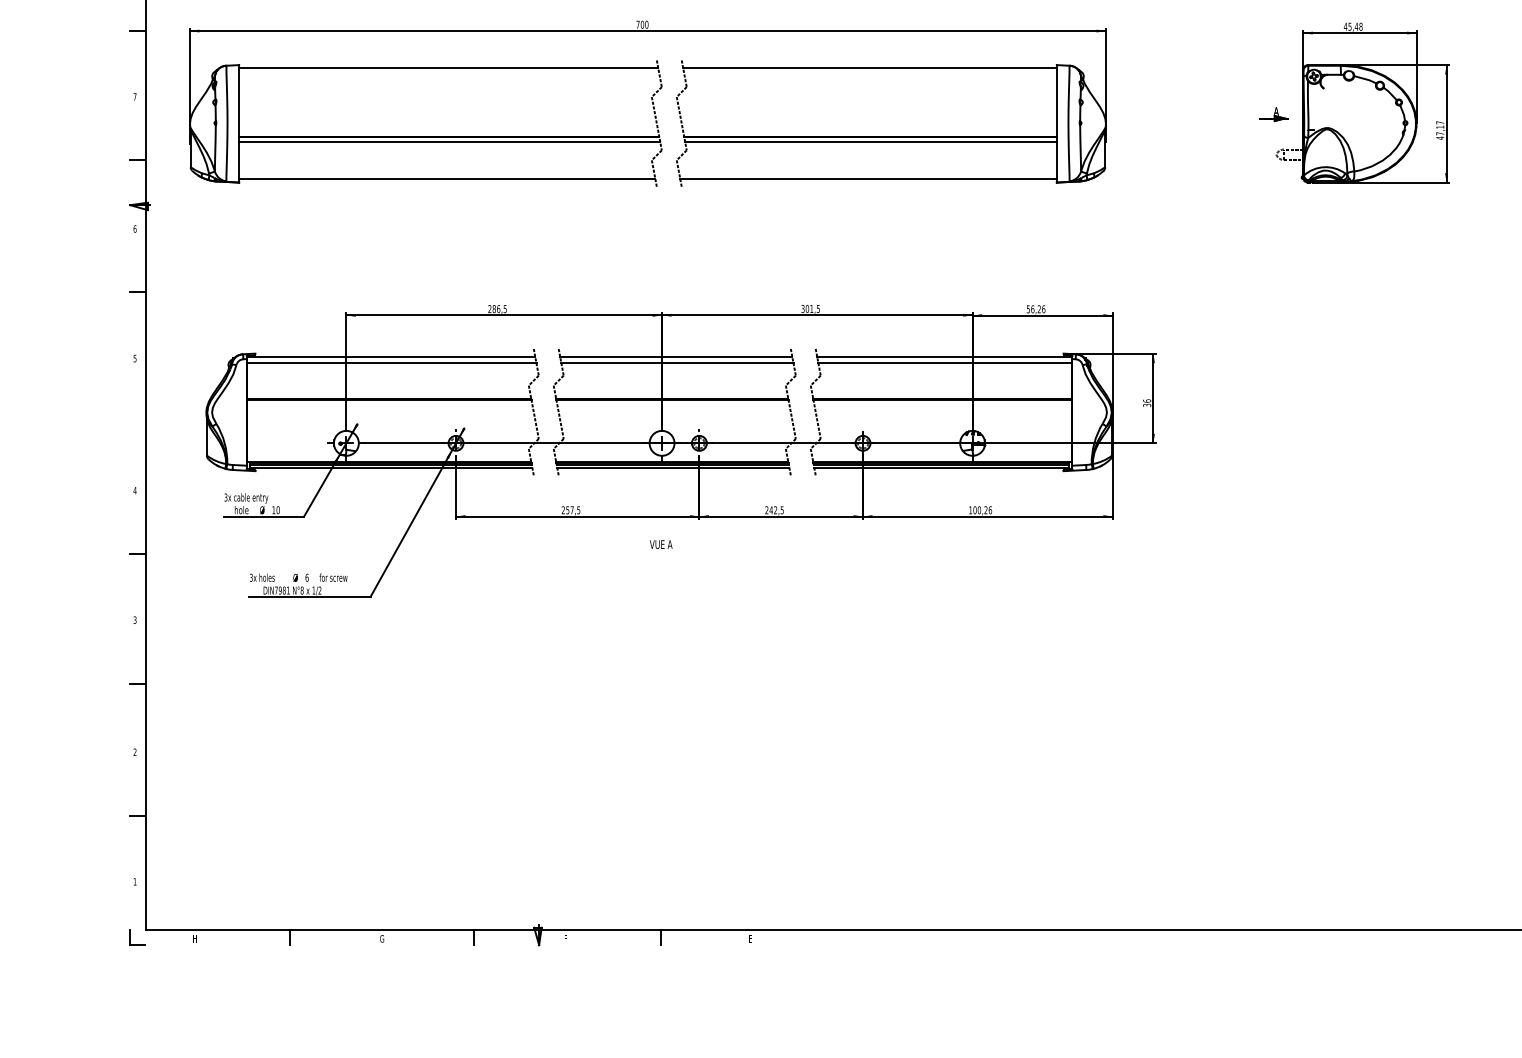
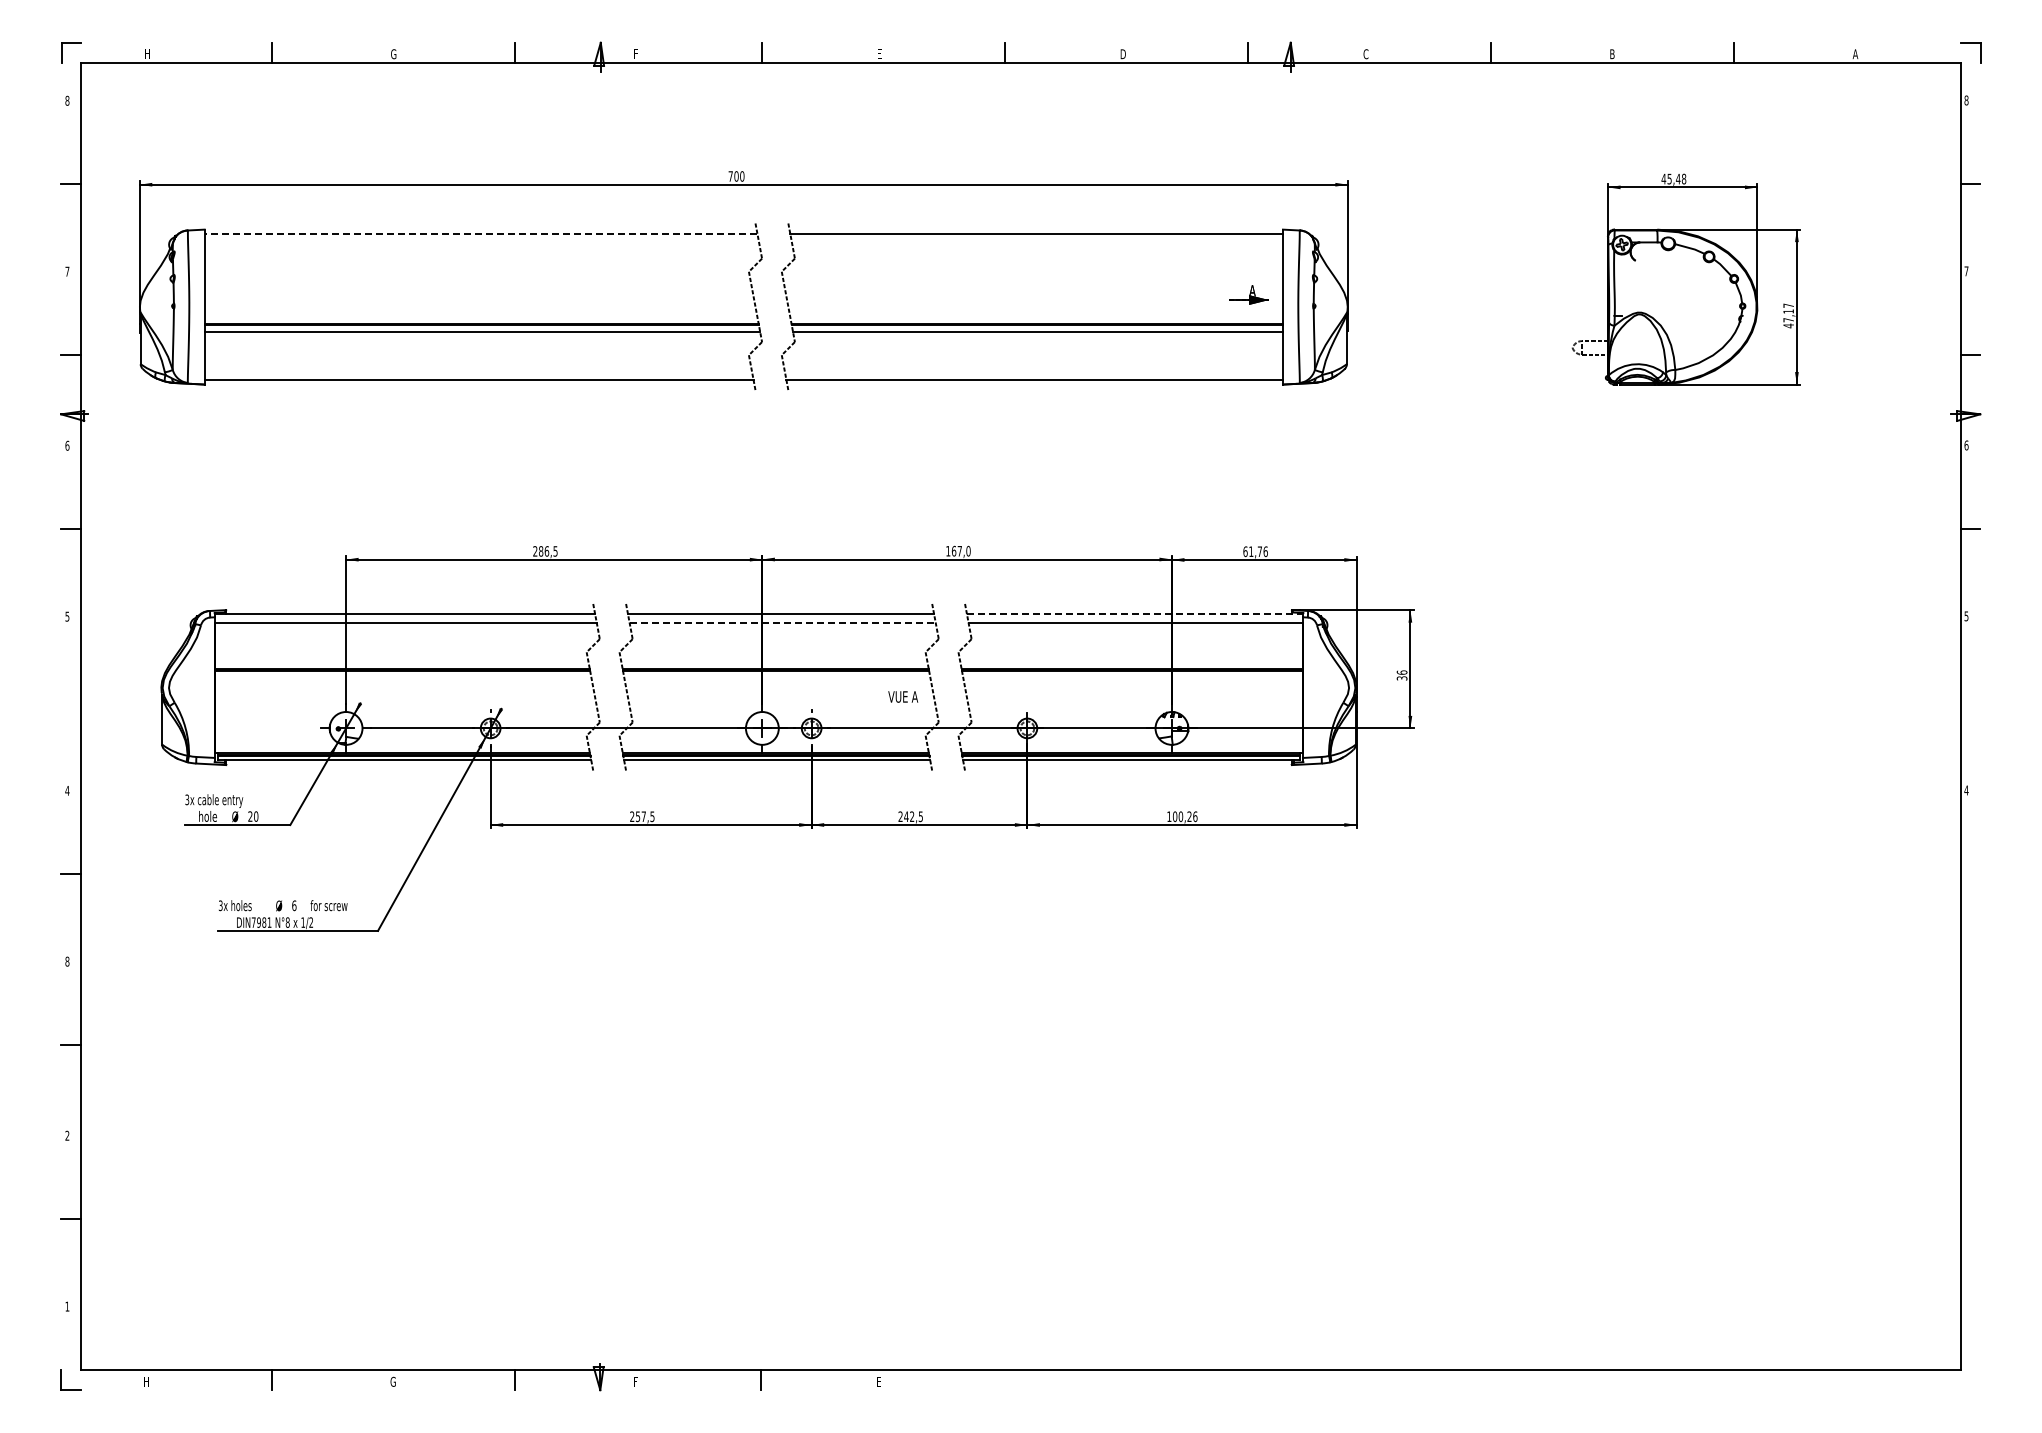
line: (448, 68) -> (480, 233), solid -> dashed
part: (1273, 114) -> (1248, 294), moved
text: (810, 308) -> (958, 550), 301,5 -> 167,0
text: (1033, 309) -> (1252, 551), 56,26 -> 61,76
line: (945, 356) -> (1135, 614), solid -> dashed
line: (678, 363) -> (783, 622), solid -> dashed
text: (273, 510) -> (250, 816), 10 -> 20
text: (661, 544) -> (903, 696), moved
text: (135, 620) -> (67, 961), 3 -> 8

